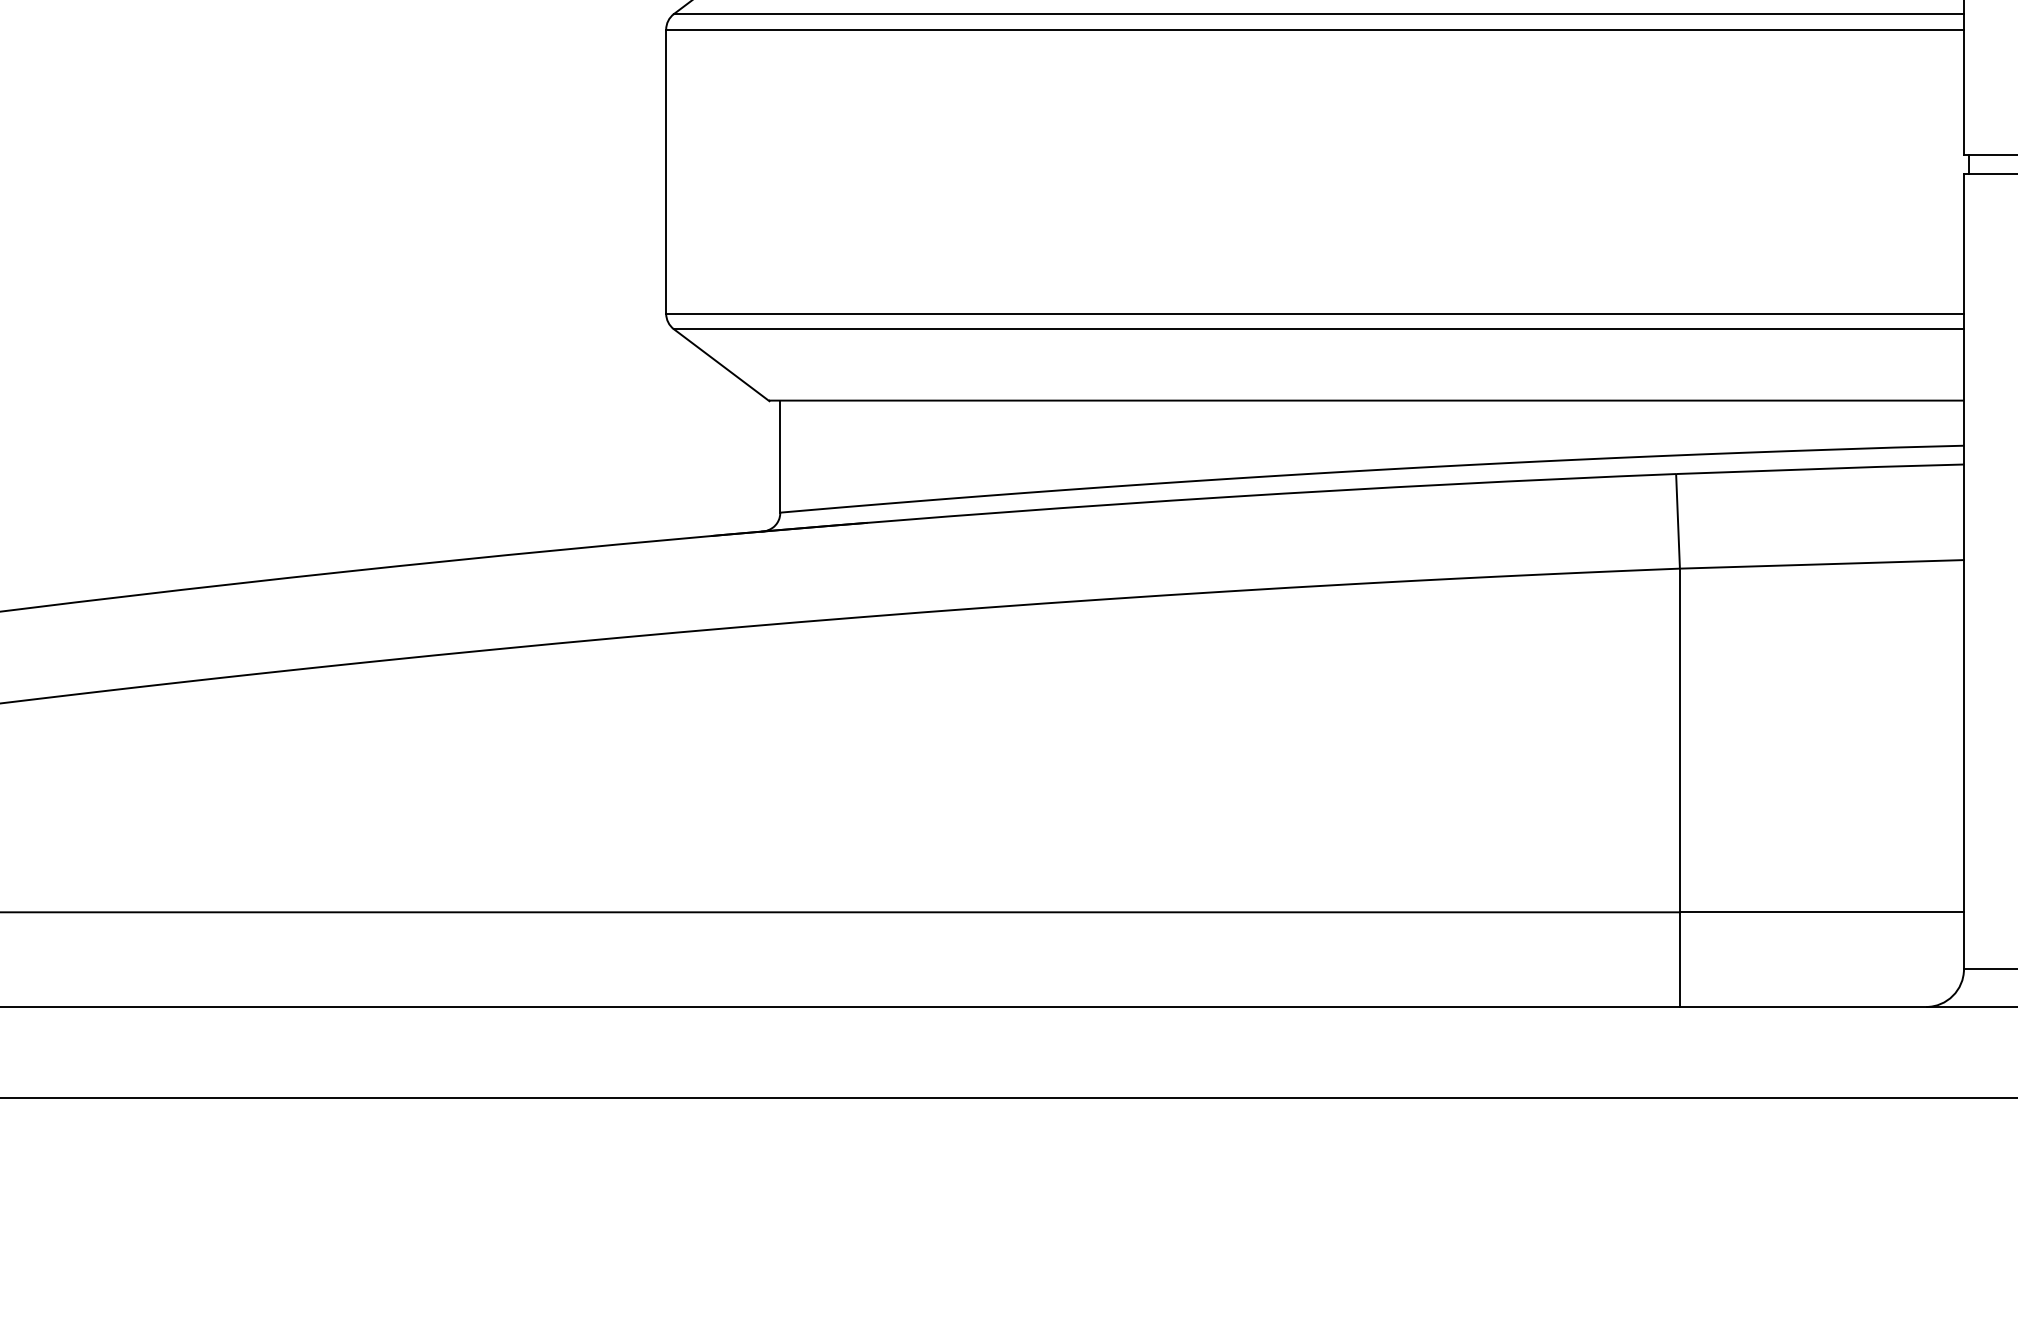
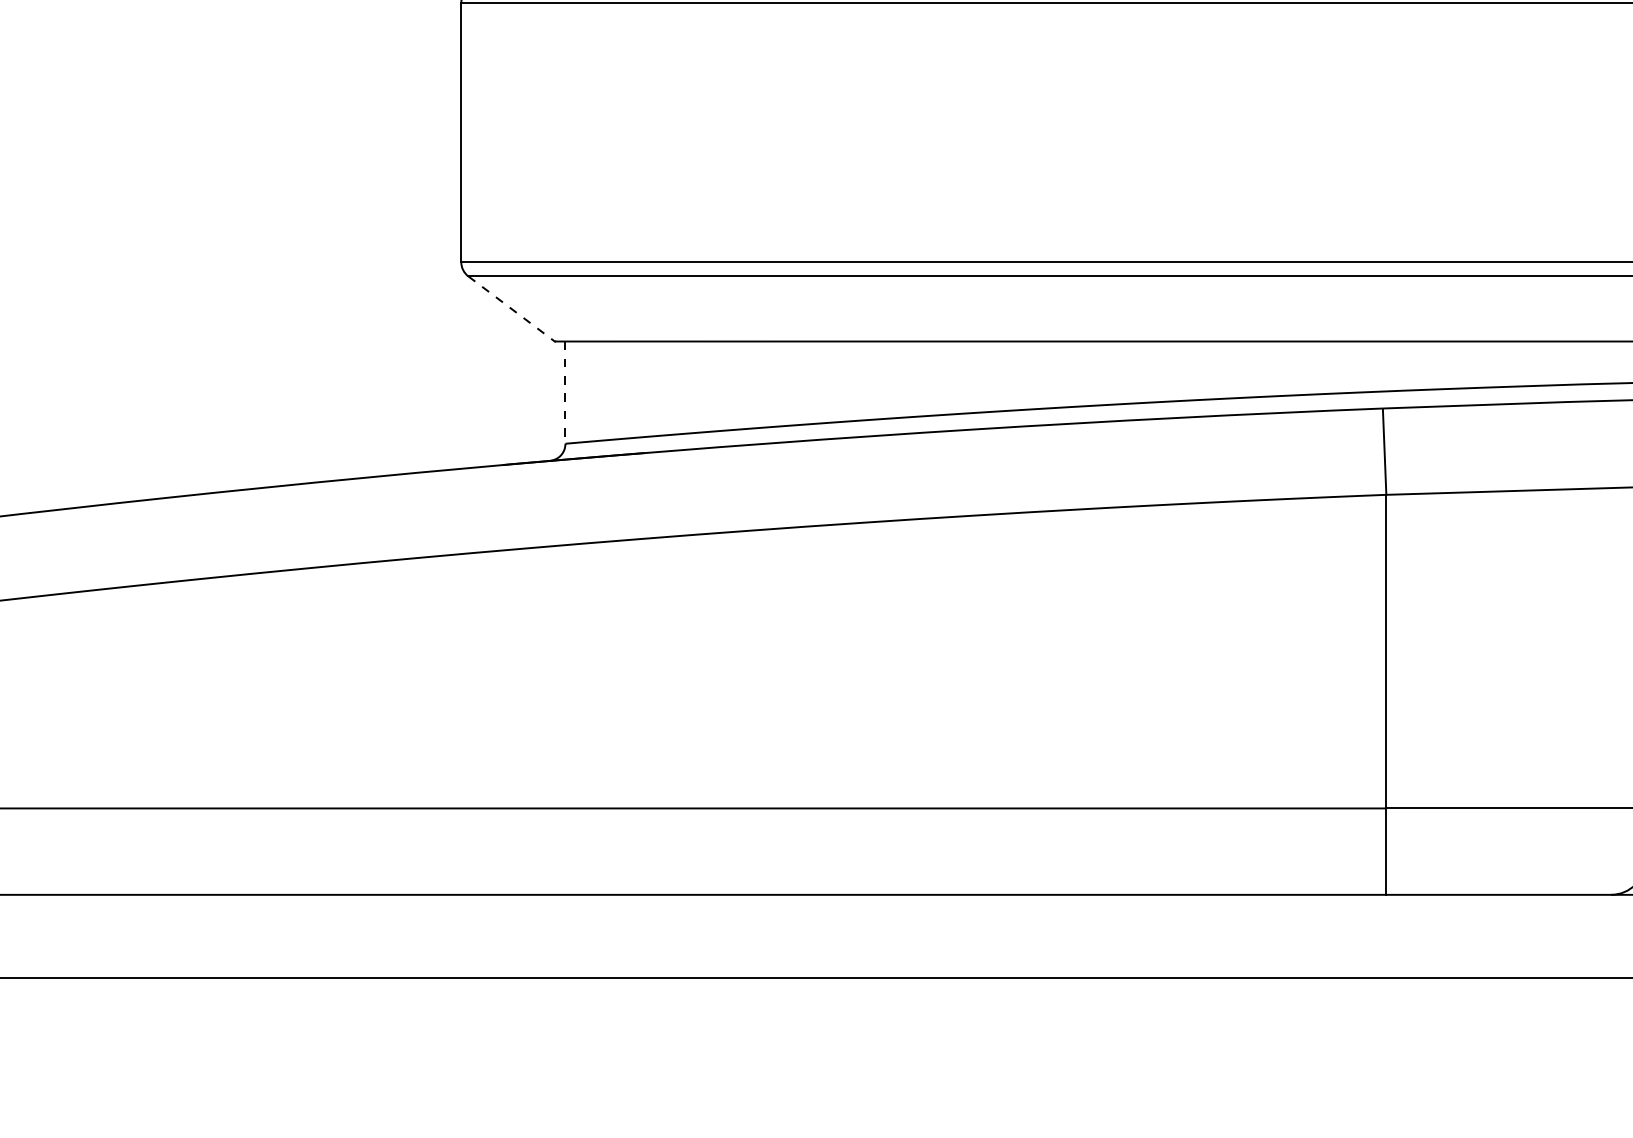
line: (721, 365) -> (511, 309), solid -> dashed
line: (780, 457) -> (565, 393), solid -> dashed

